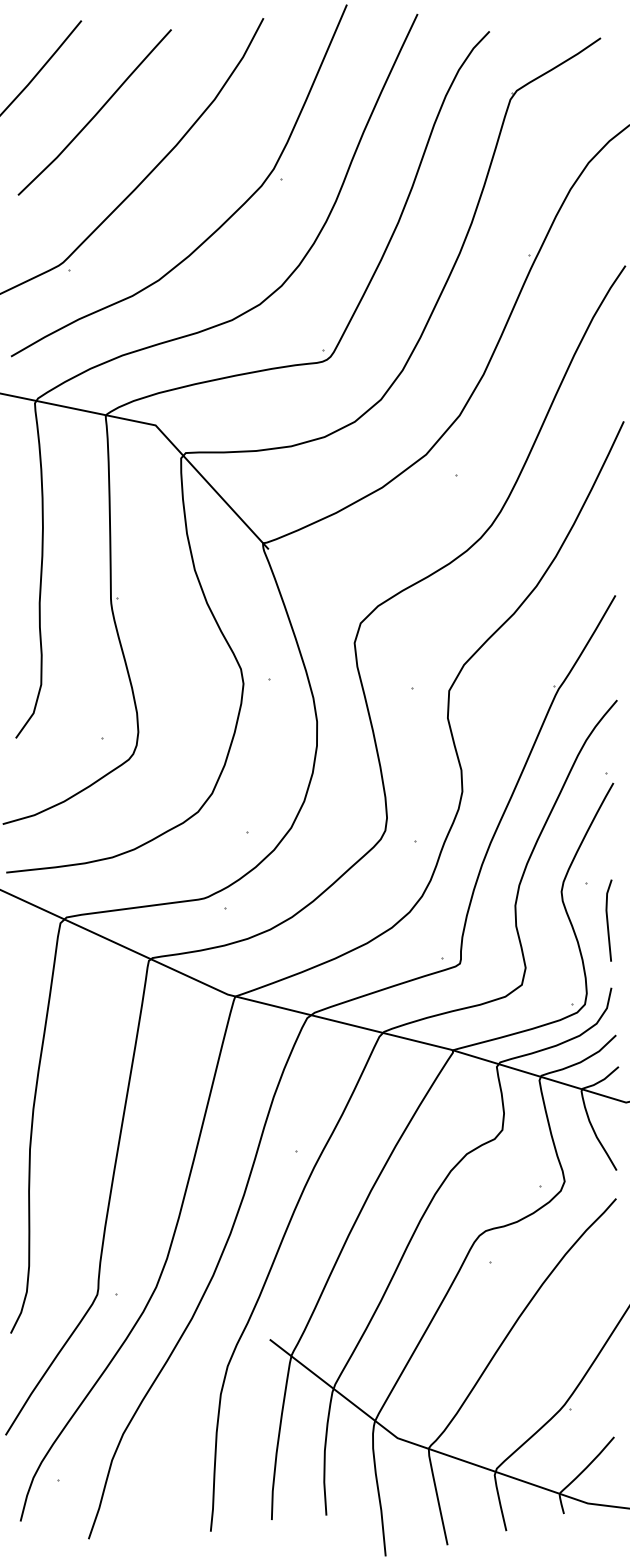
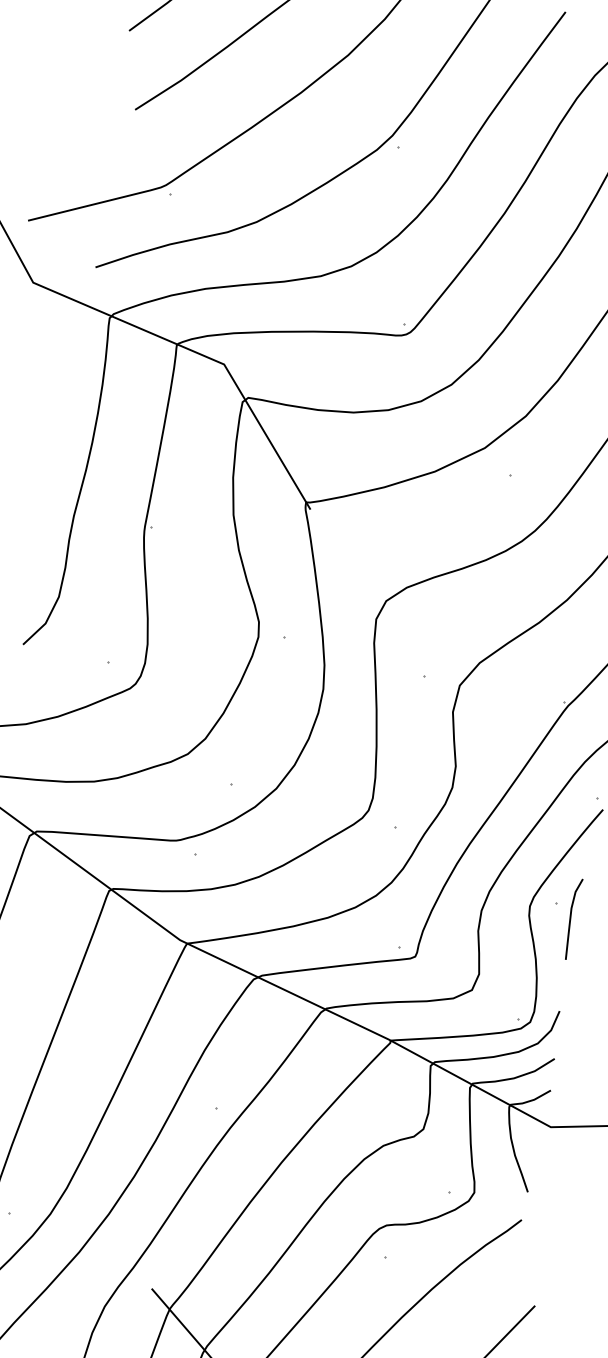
line: (608, 920) -> (571, 918), moved

